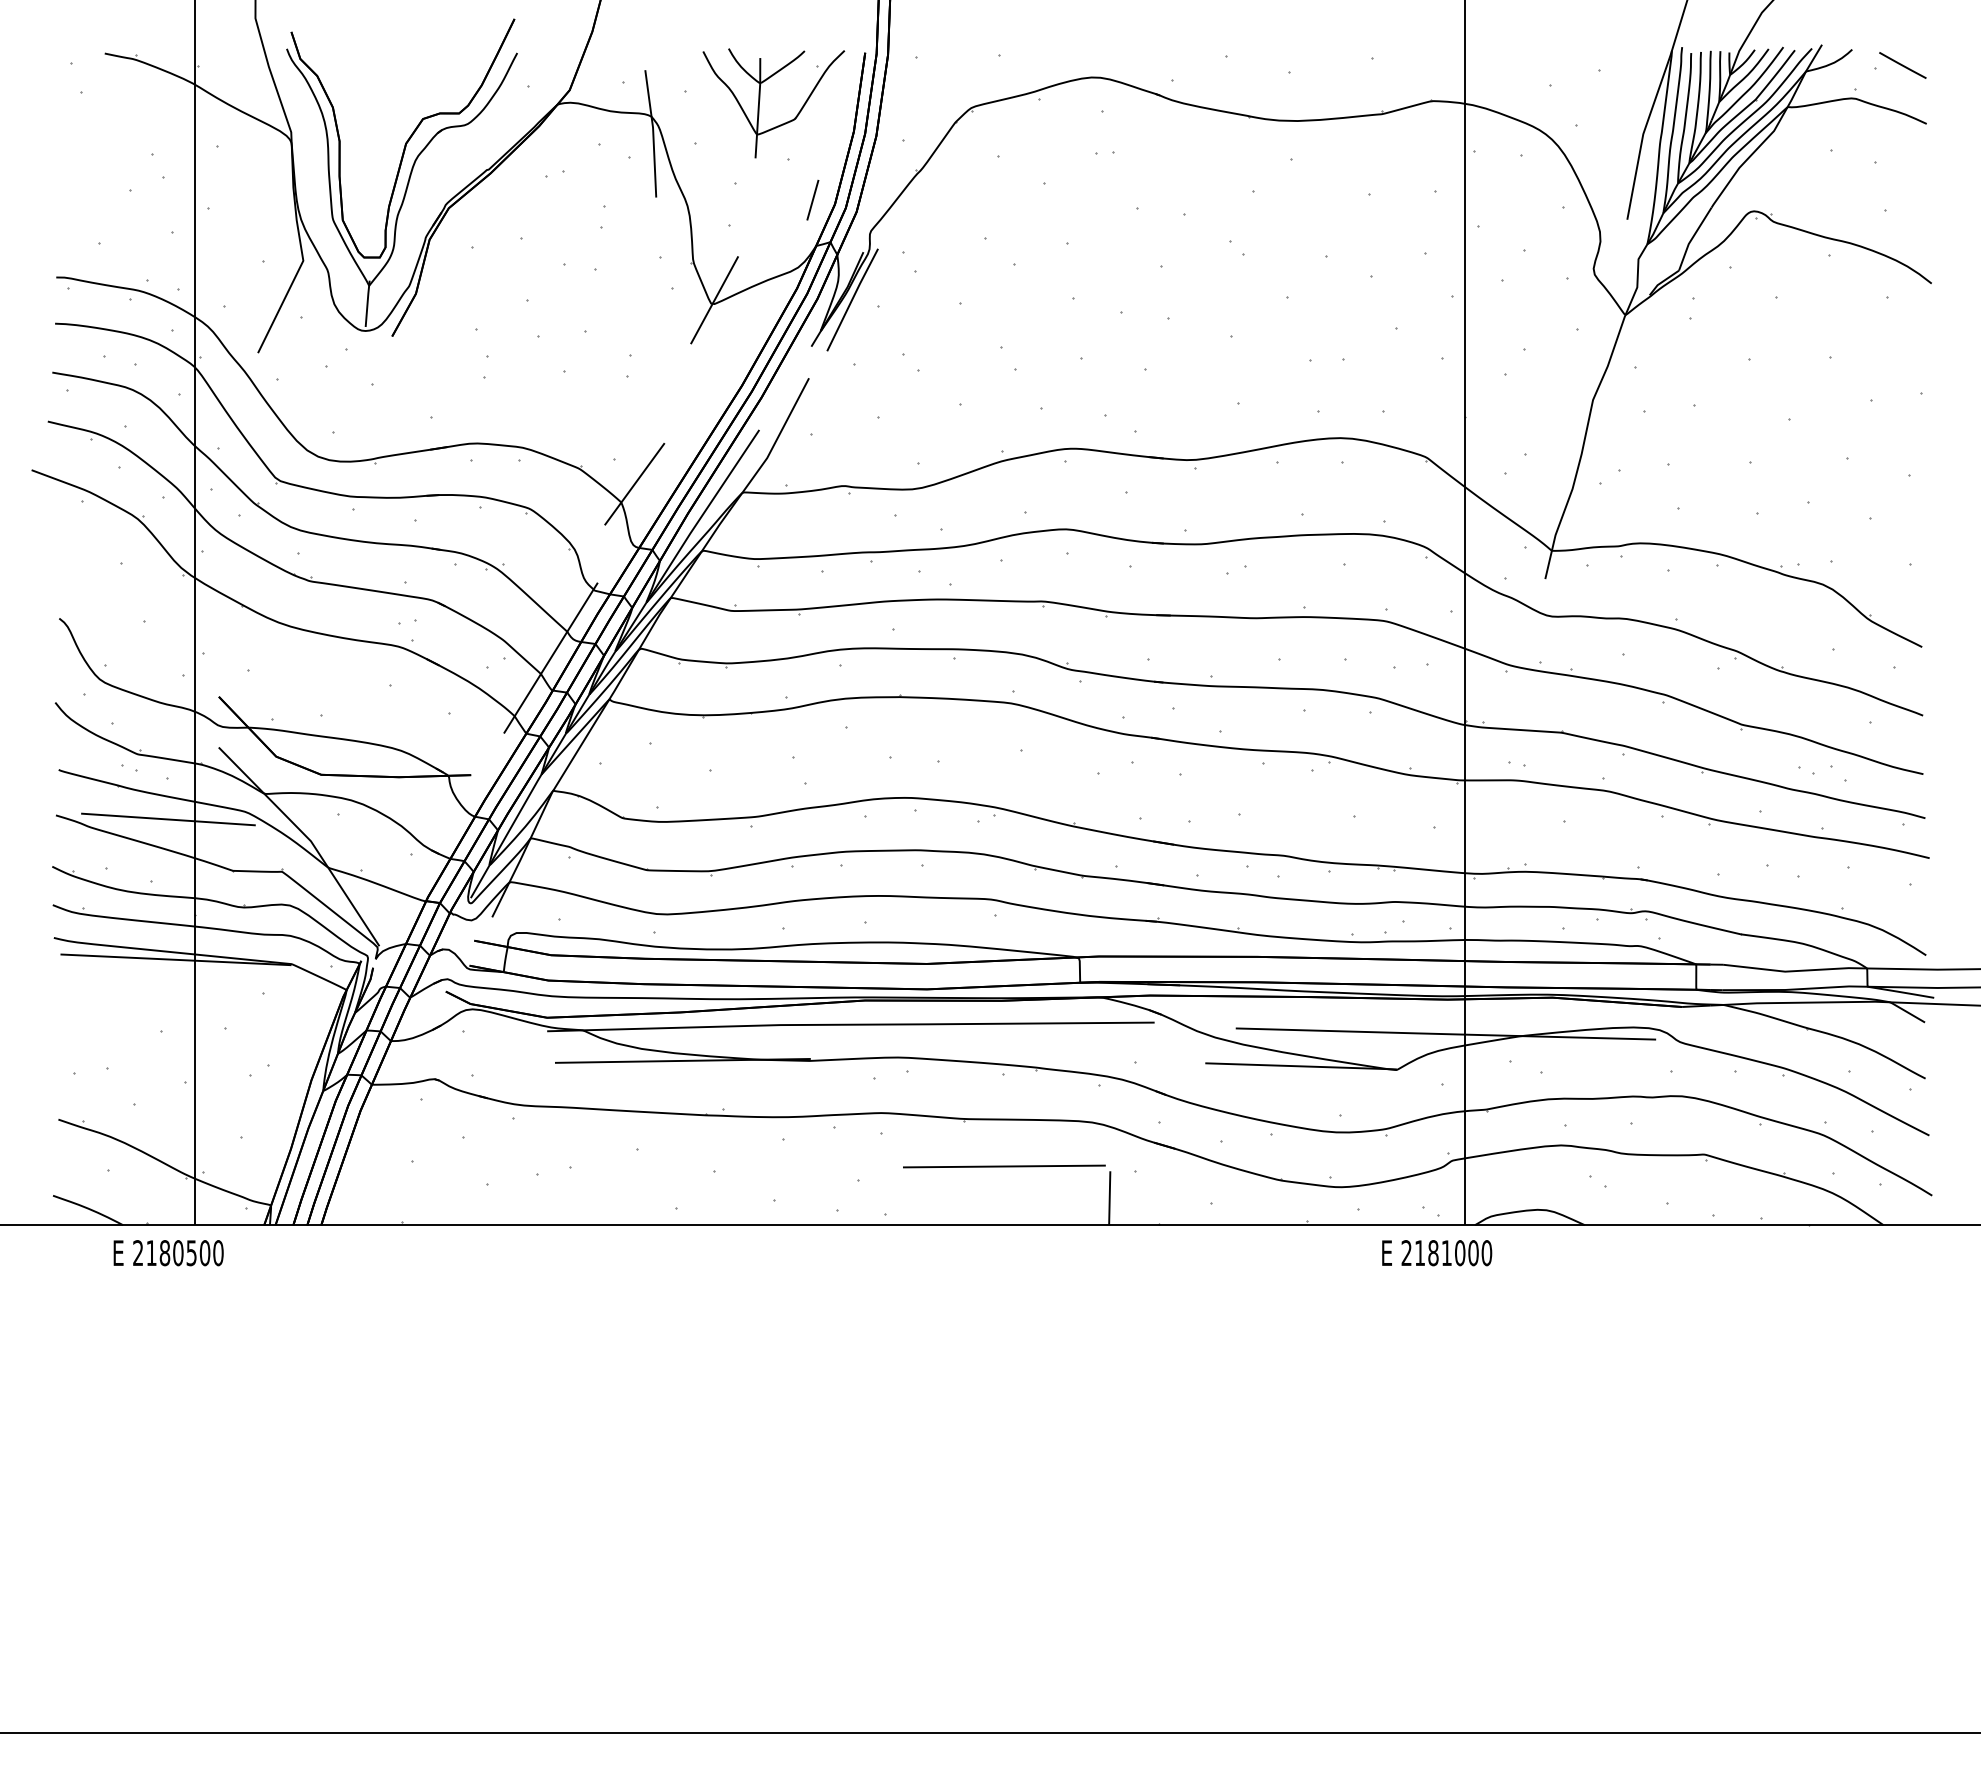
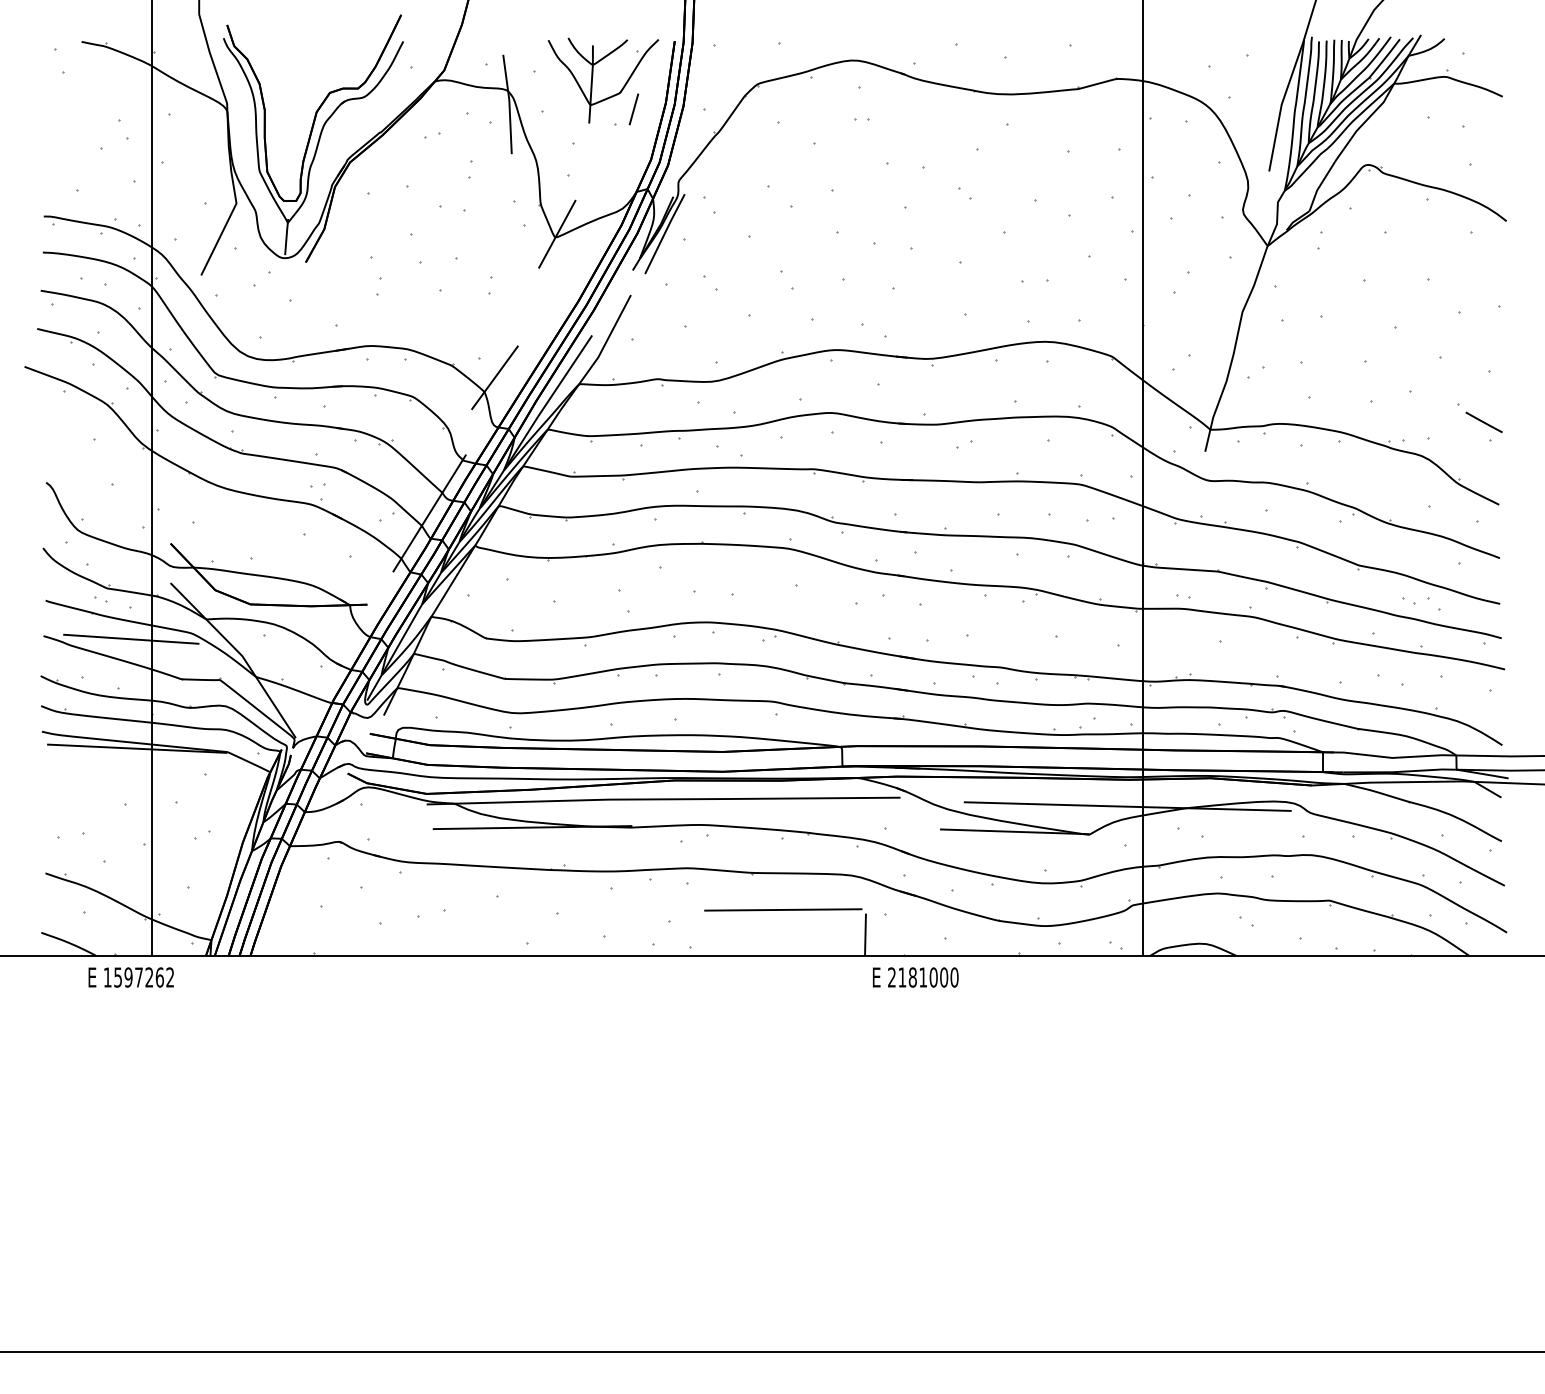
line: (1902, 65) -> (1483, 422), moved
line: (812, 200) -> (633, 109), moved
text: (178, 1253) -> (139, 977), 2180500 -> 1597262
text: (1437, 1253) -> (916, 977), moved

